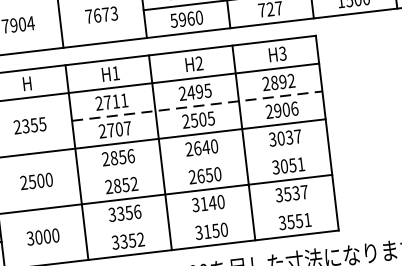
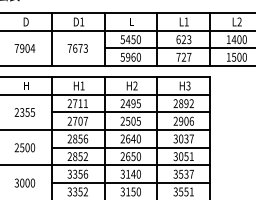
line: (198, 106) -> (131, 112), dashed -> solid
line: (202, 161) -> (130, 147), added
line: (209, 218) -> (130, 183), added

